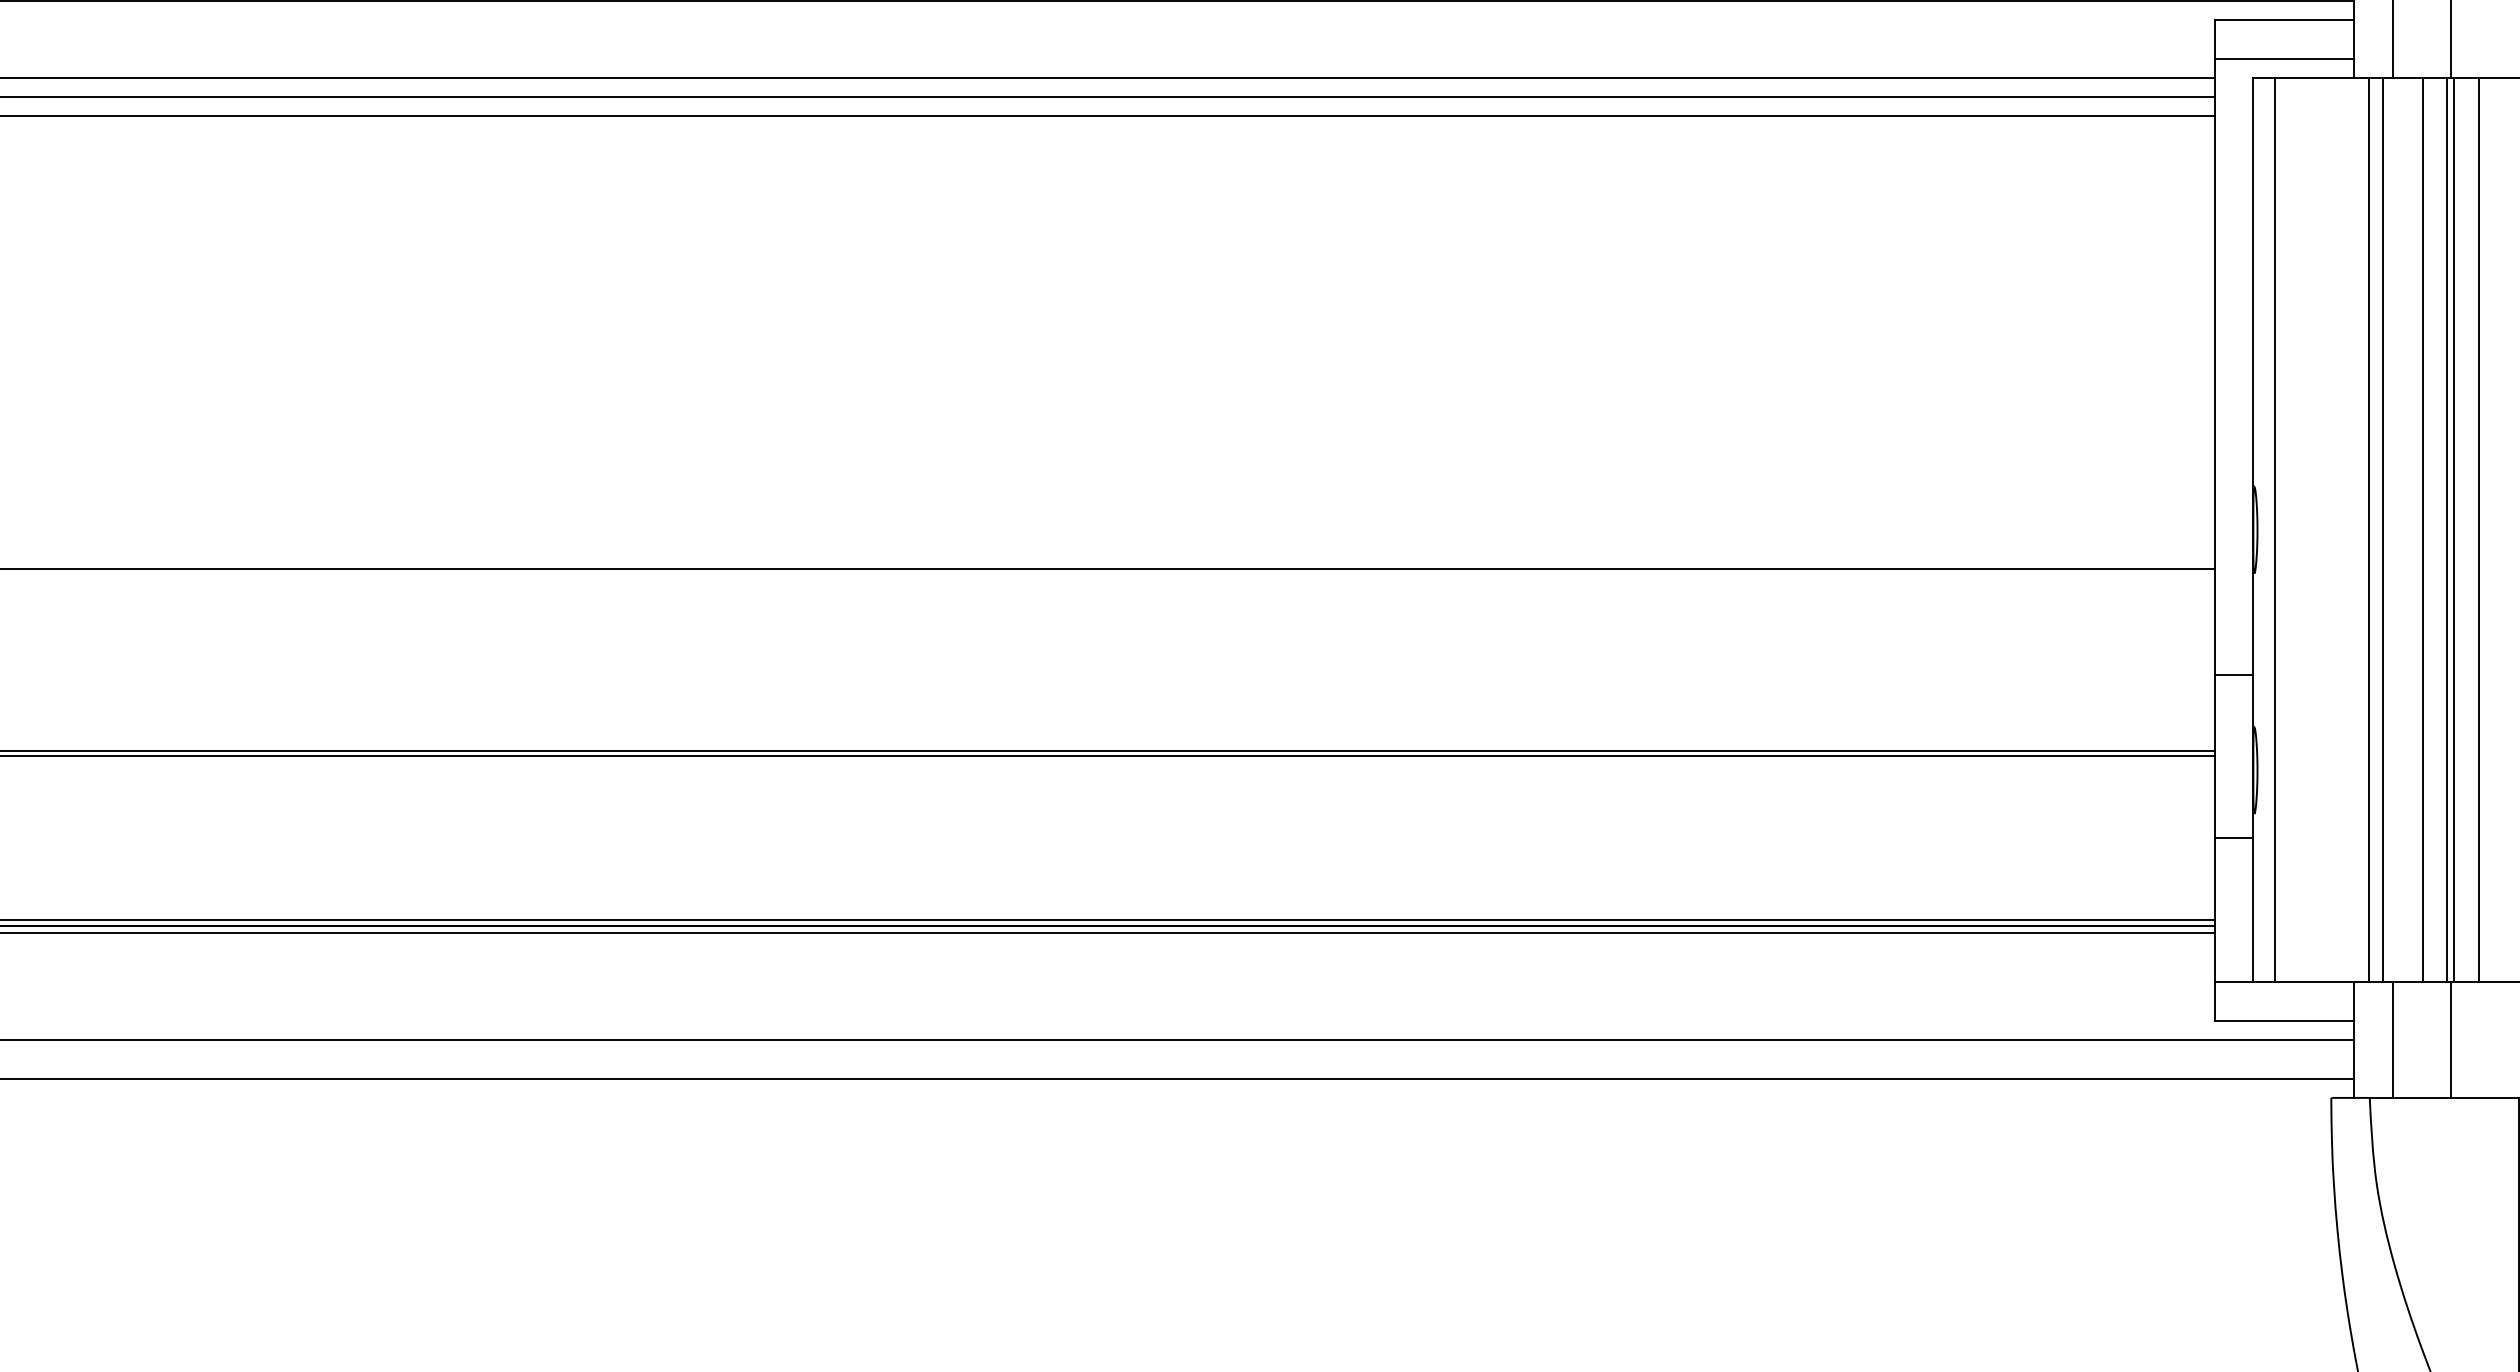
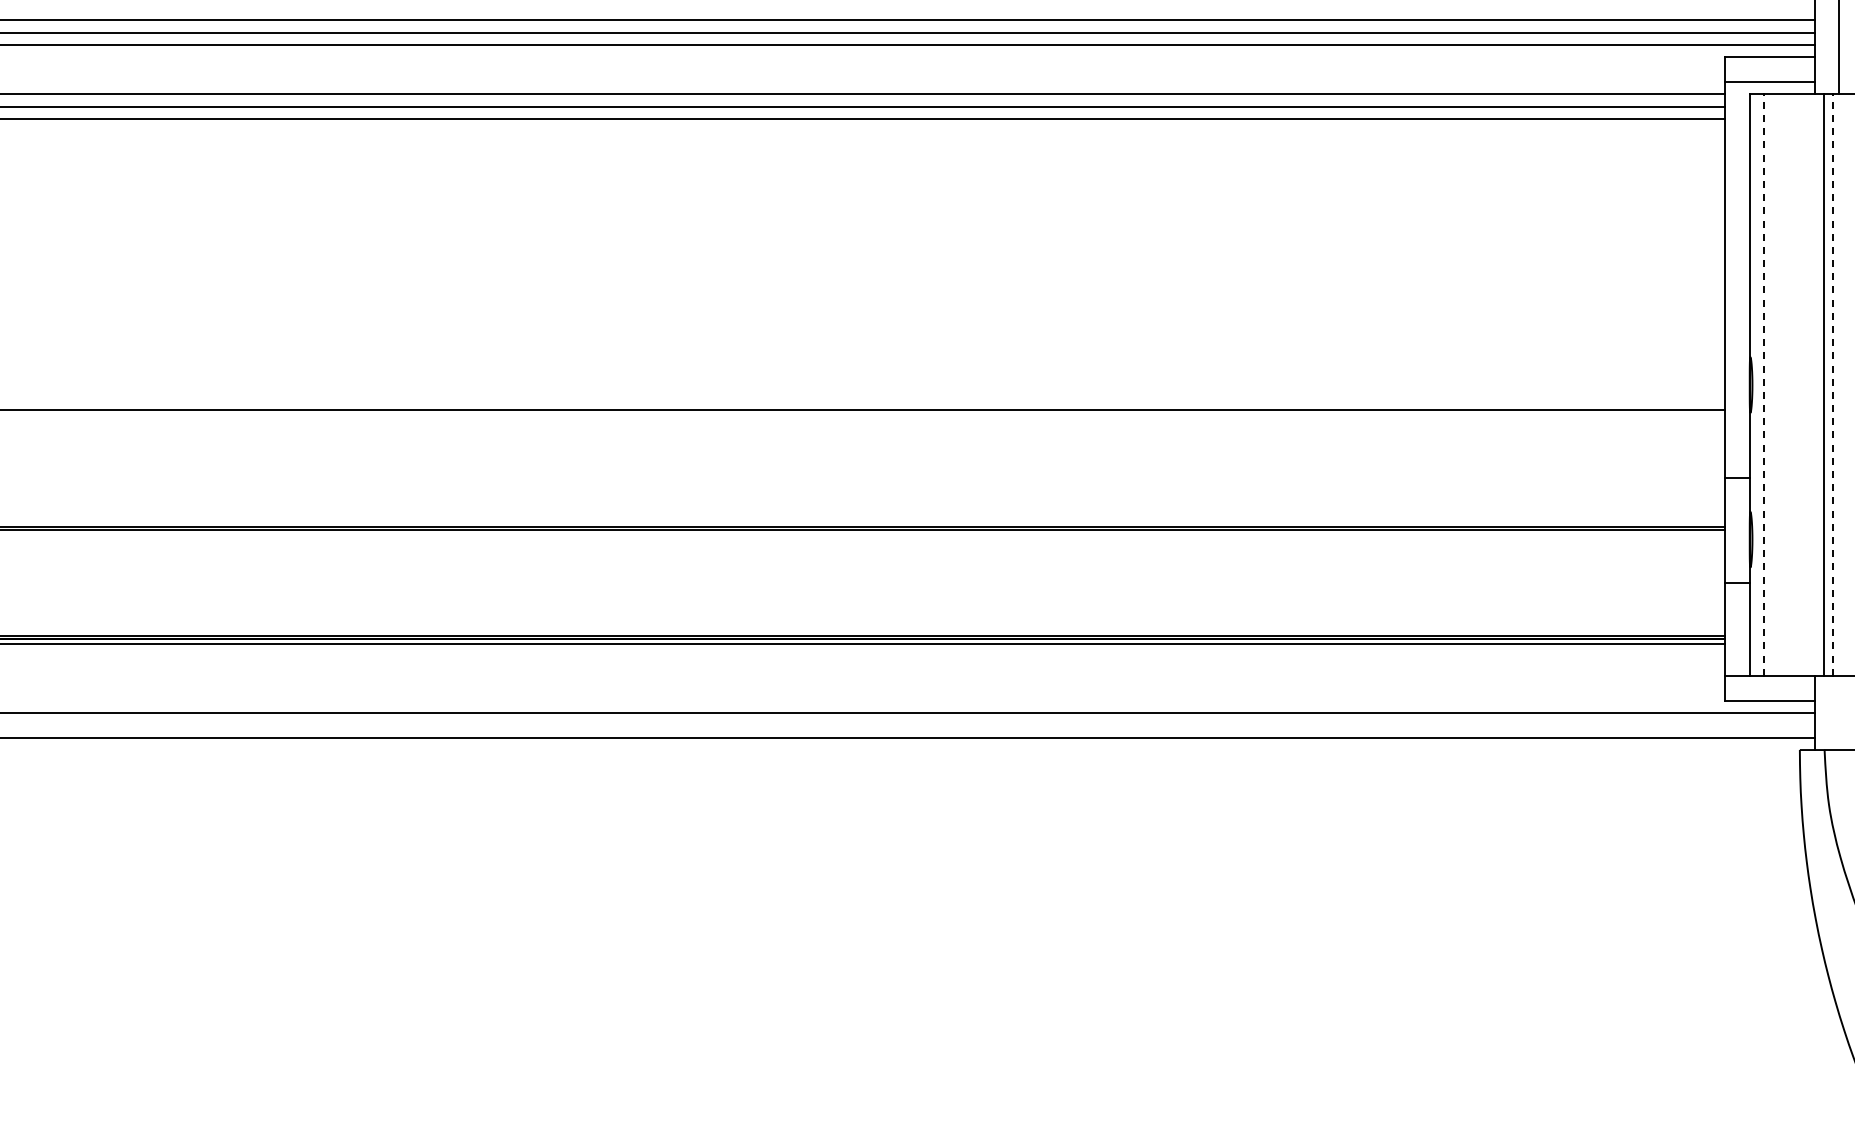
line: (2274, 530) -> (1763, 385), solid -> dashed
line: (2383, 530) -> (1833, 385), solid -> dashed
line: (2392, 1039) -> (1839, 712), removed

